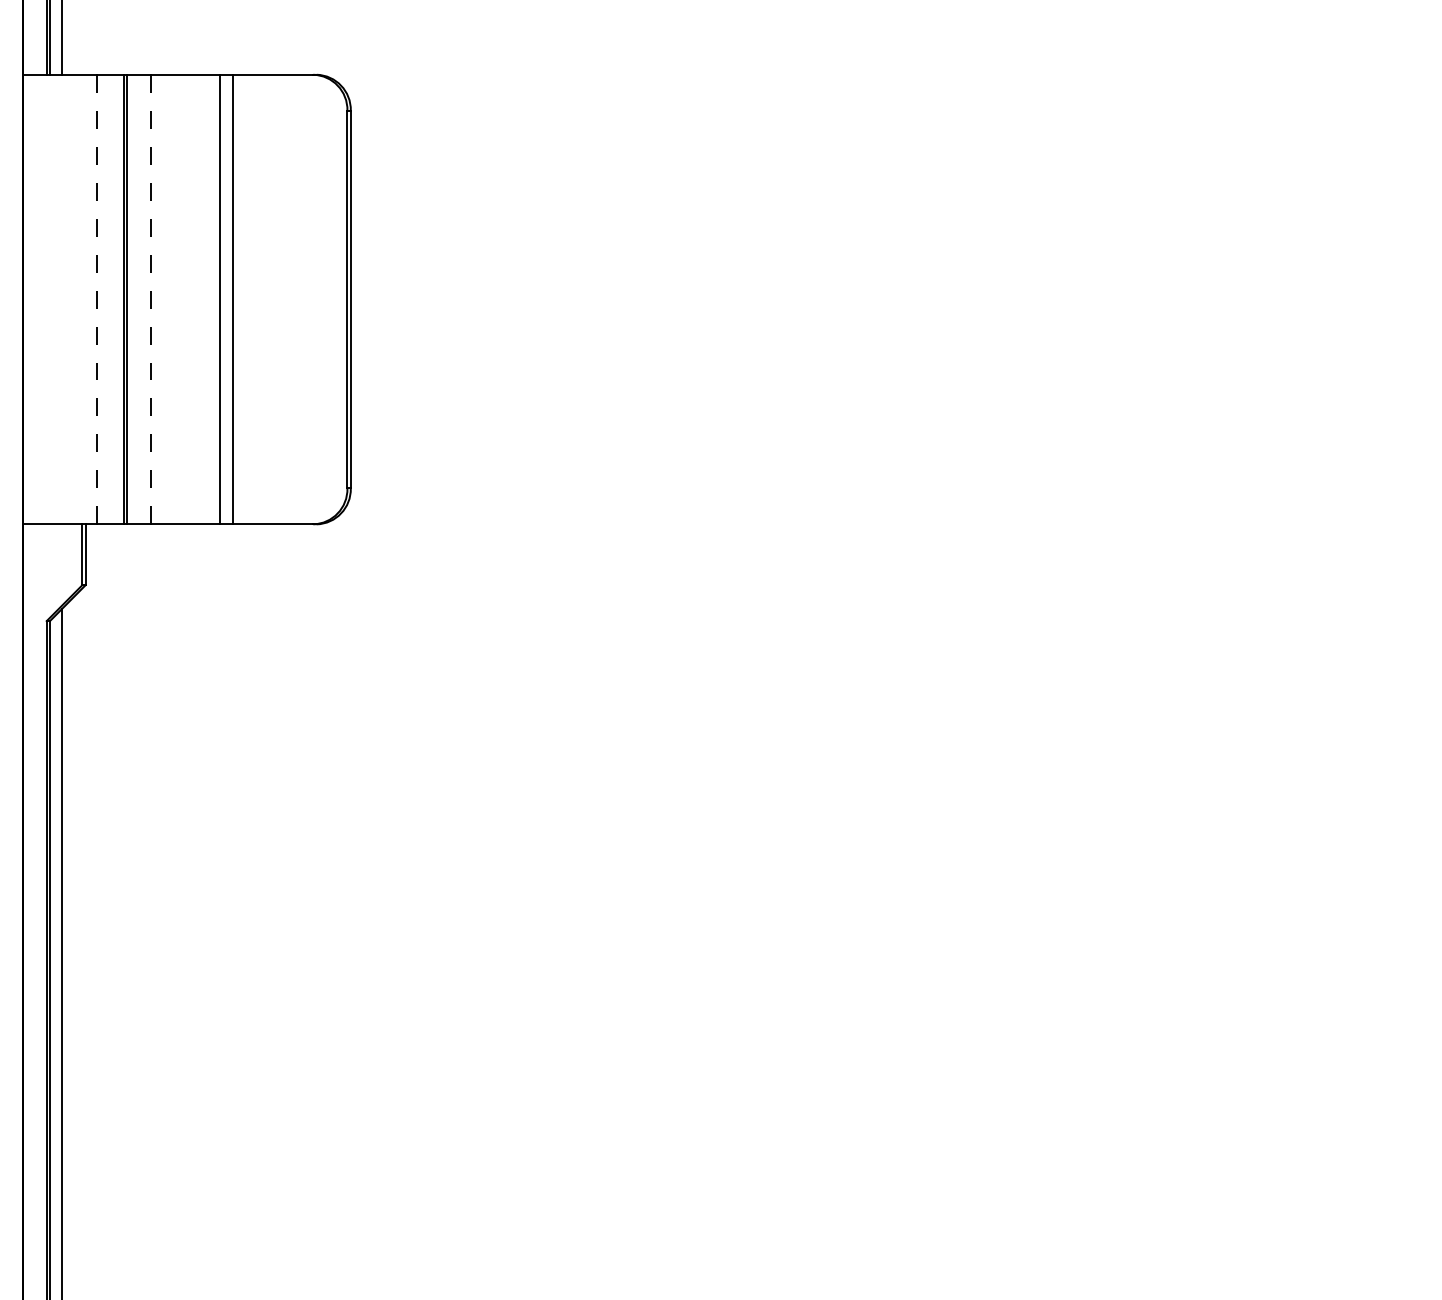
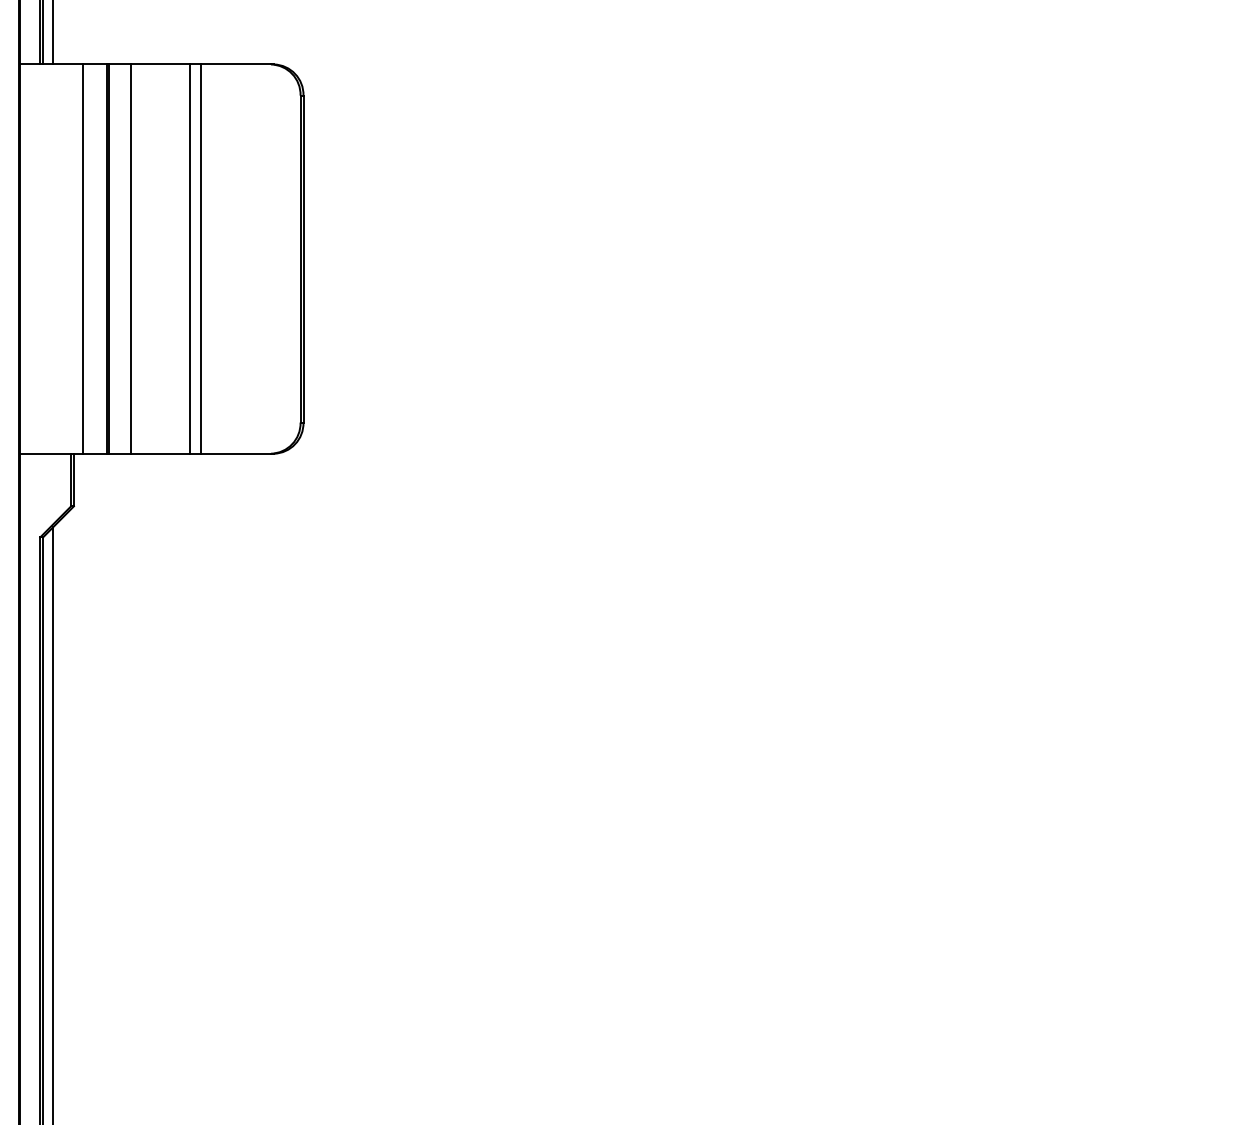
line: (96, 299) -> (83, 259), dashed -> solid
line: (151, 299) -> (130, 259), dashed -> solid

